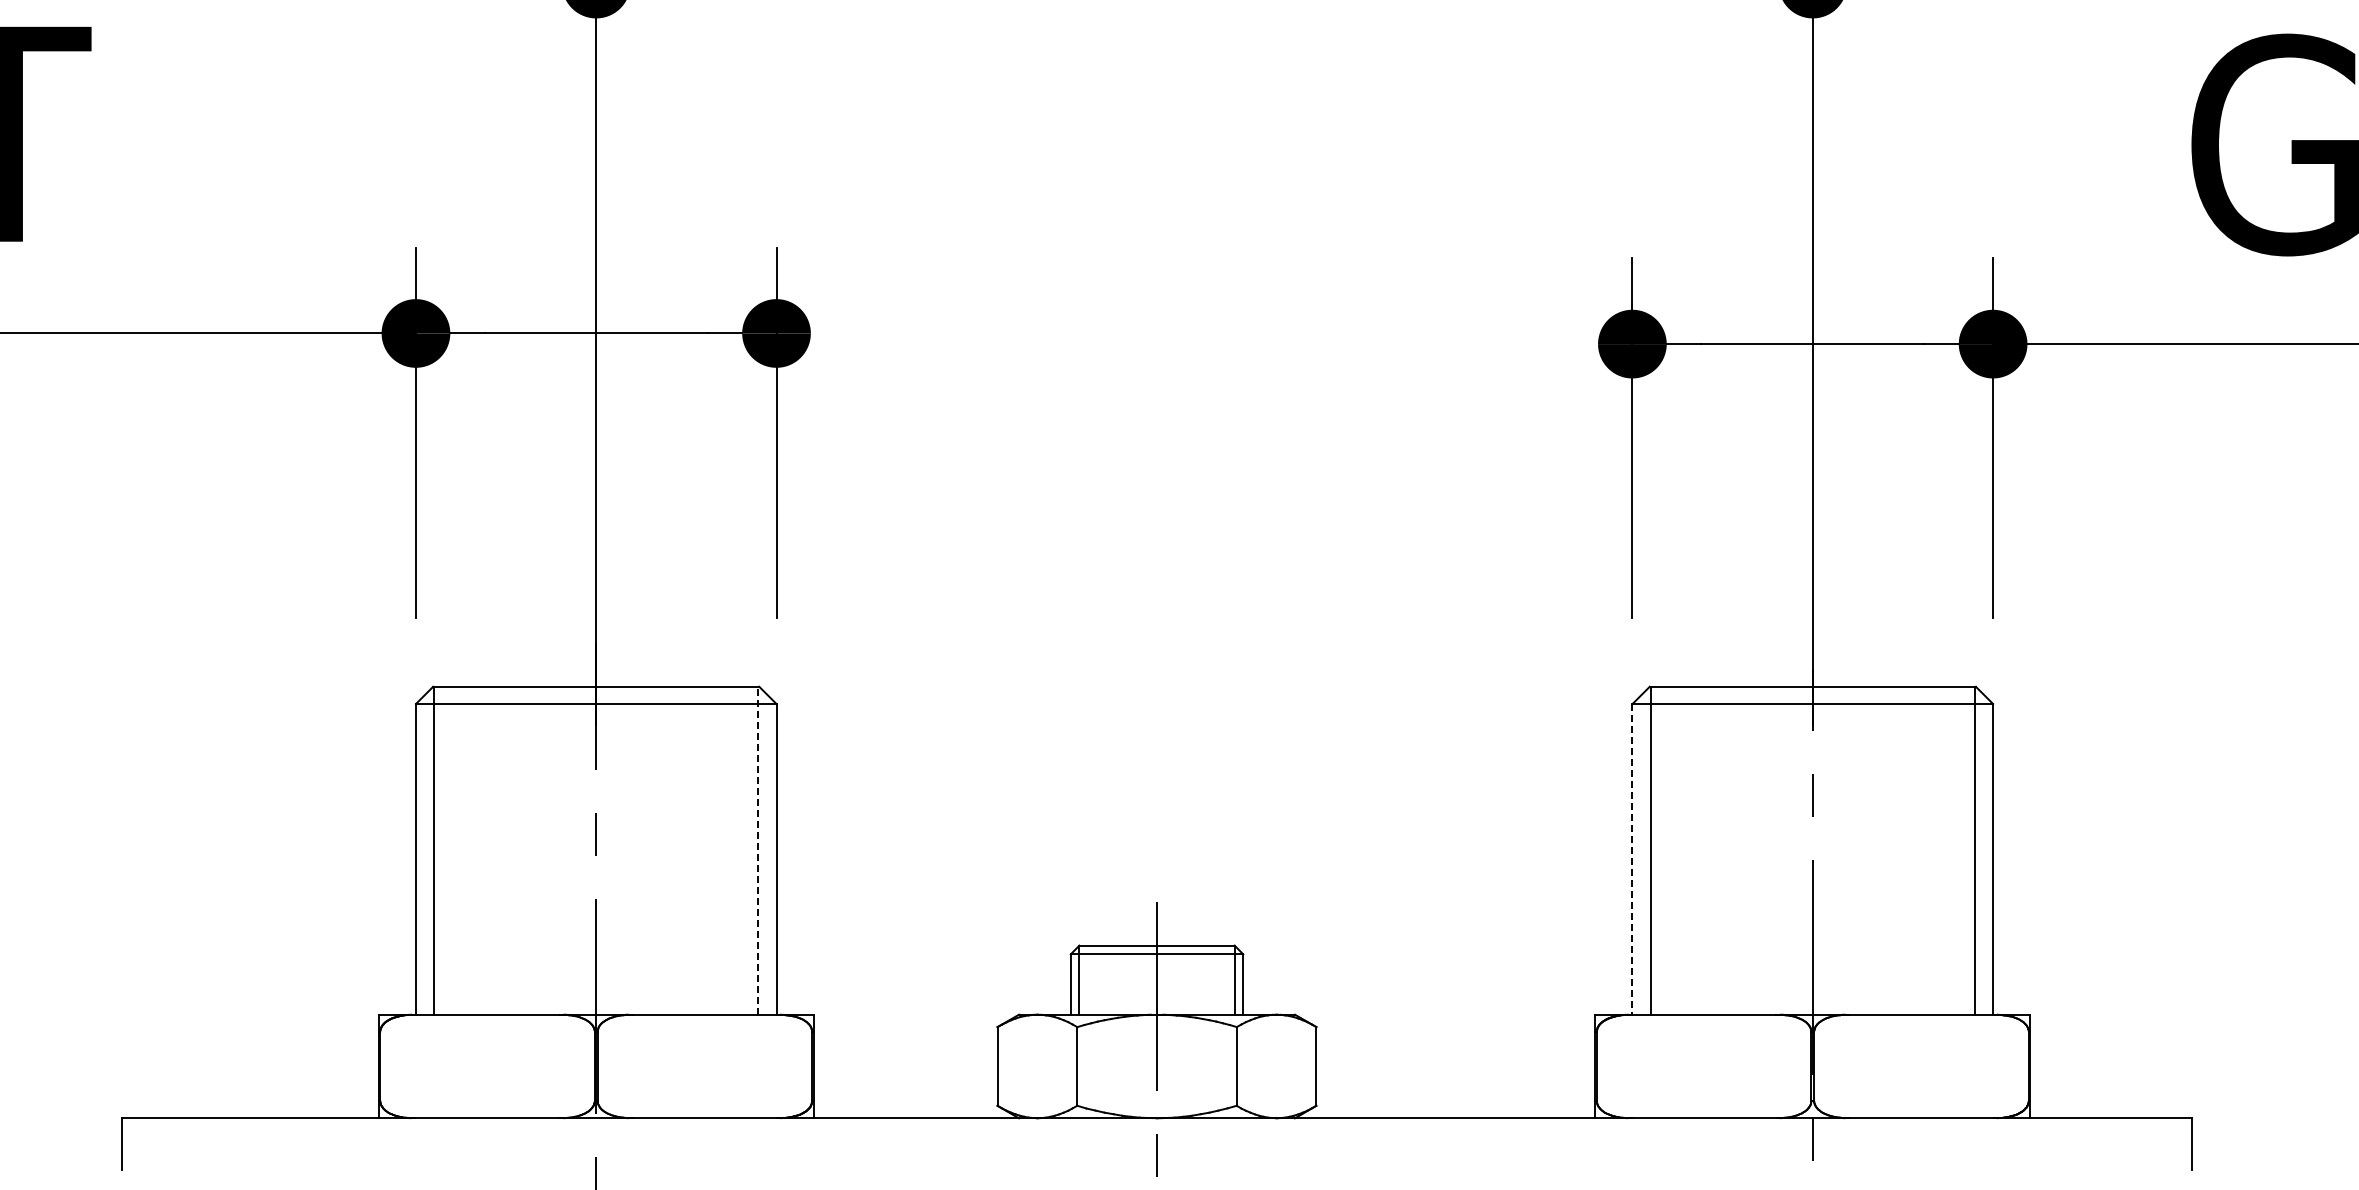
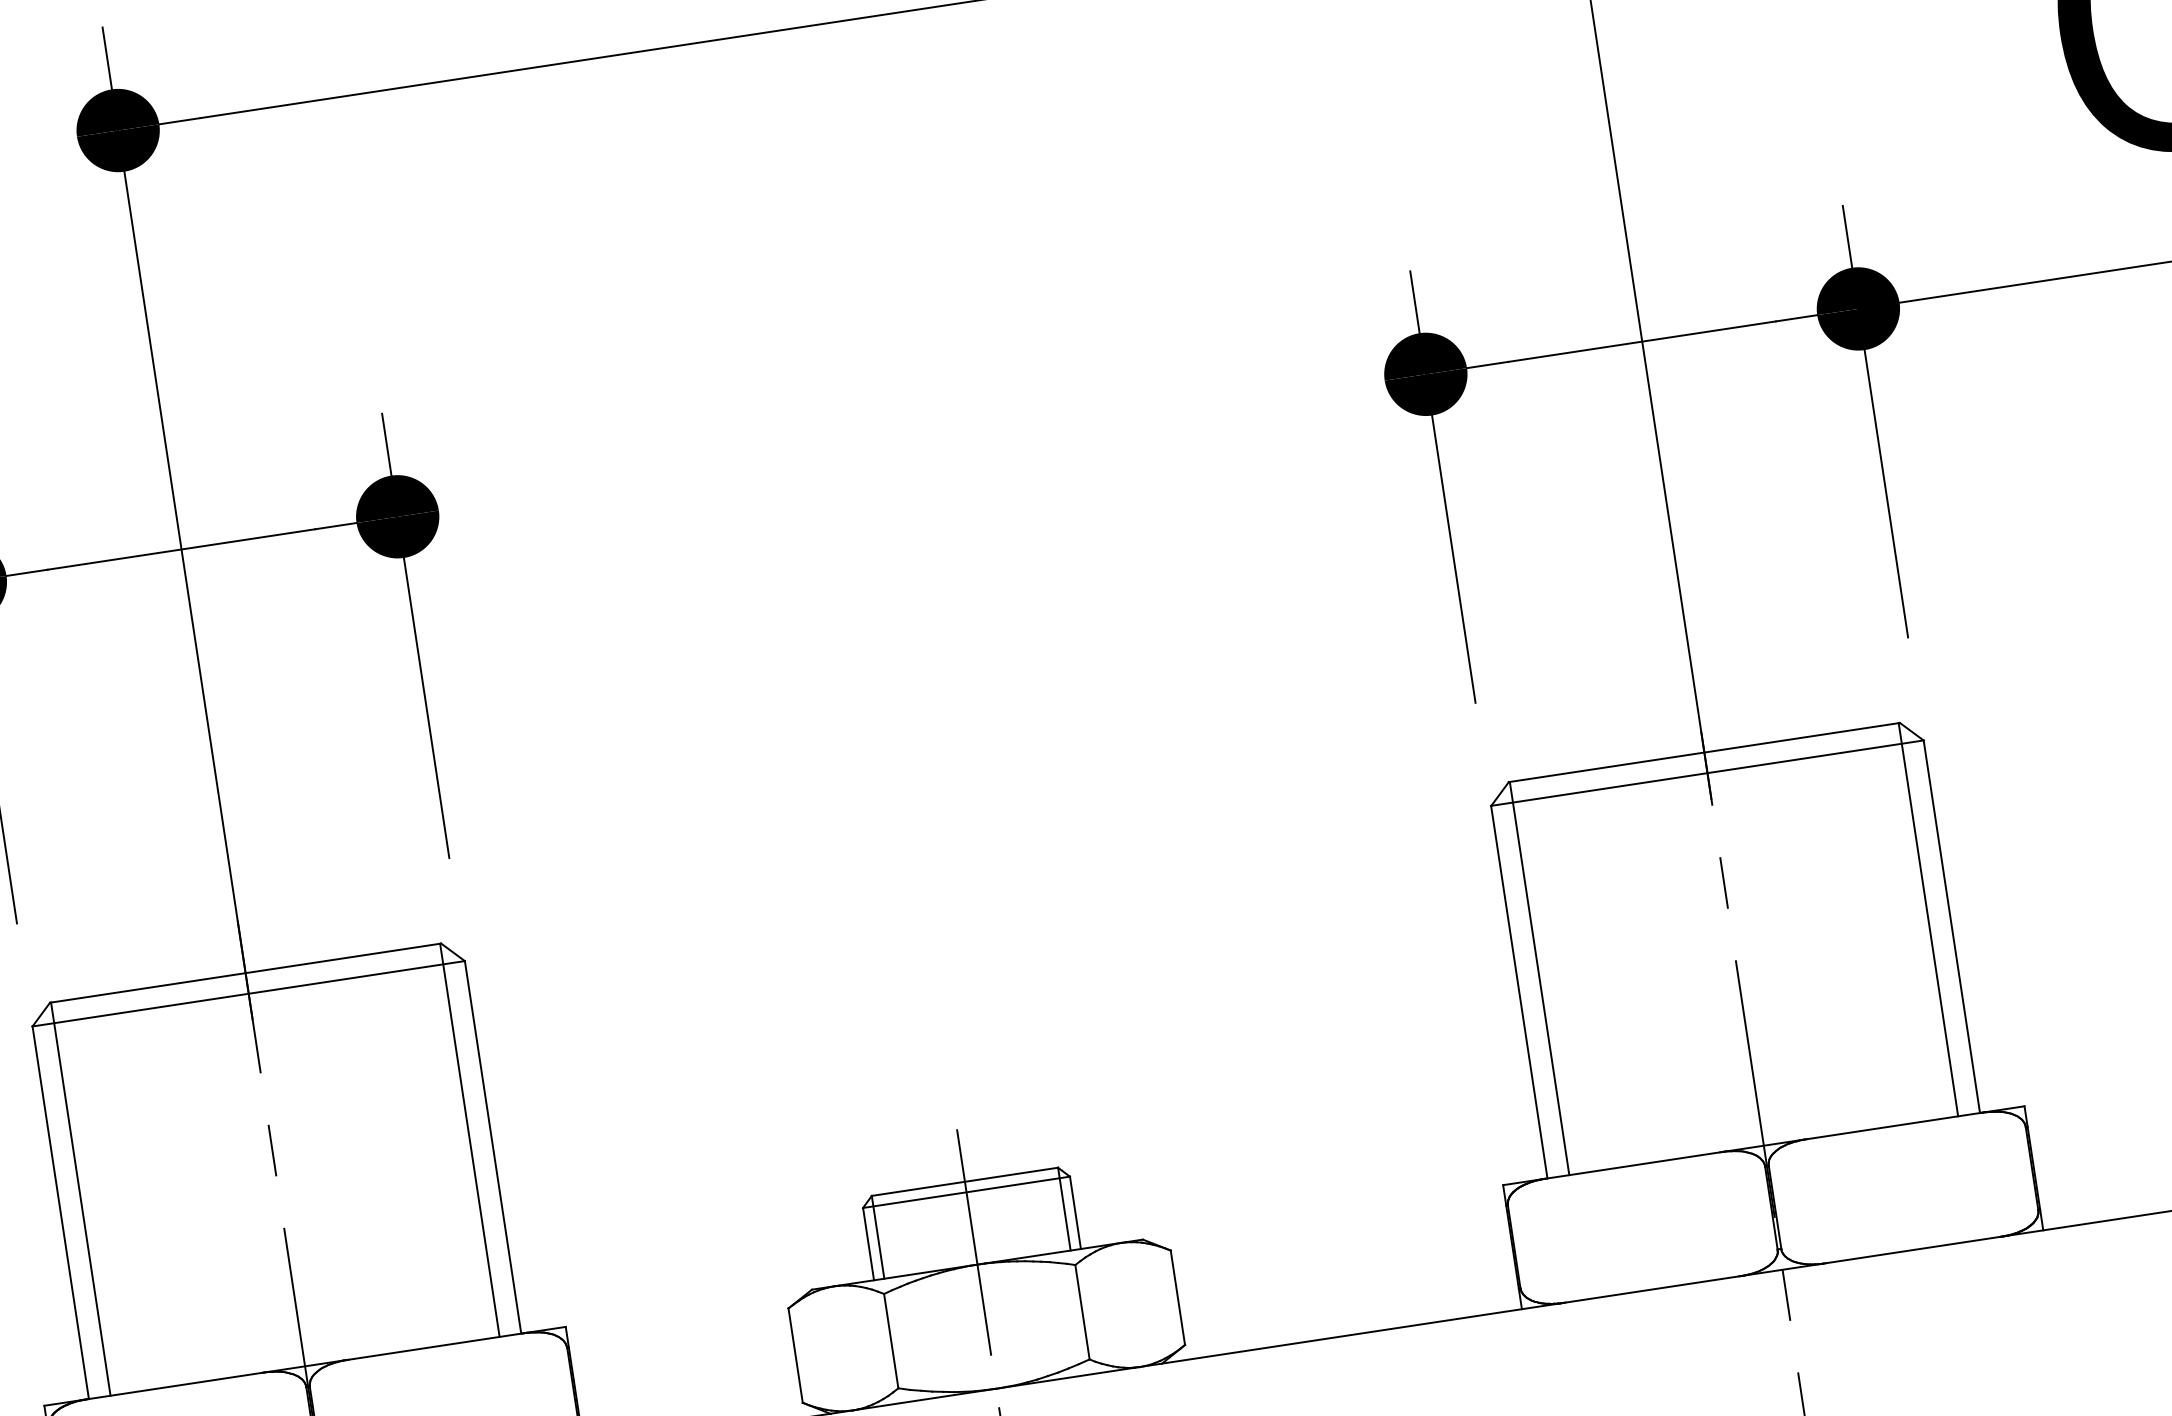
line: (758, 850) -> (469, 1140), dashed -> solid
line: (1632, 859) -> (1519, 992), dashed -> solid

